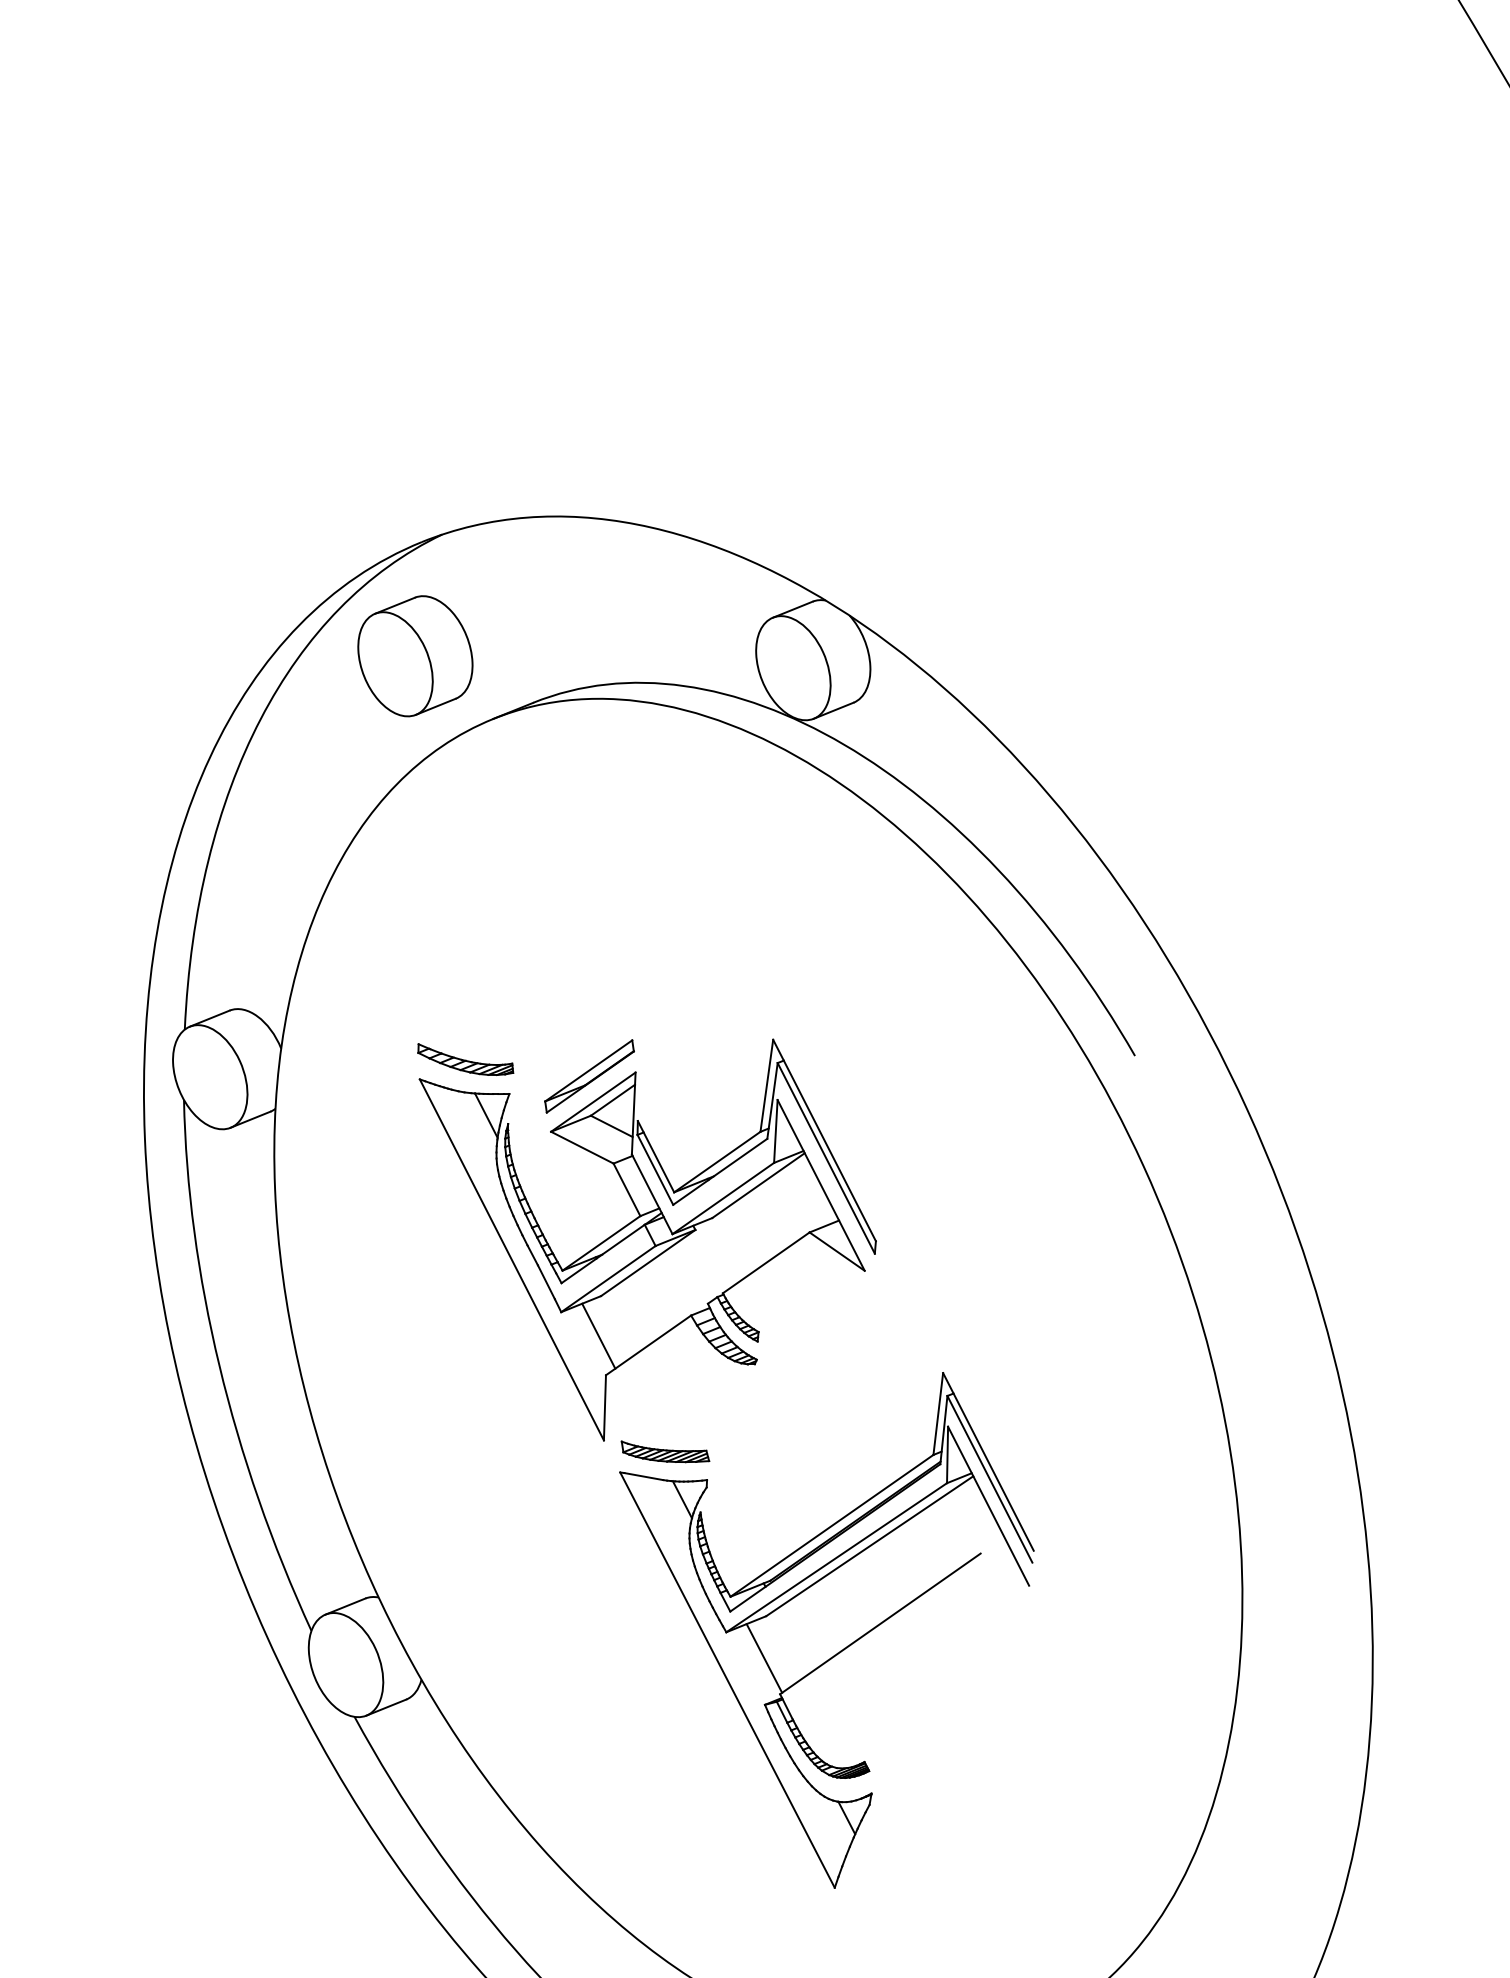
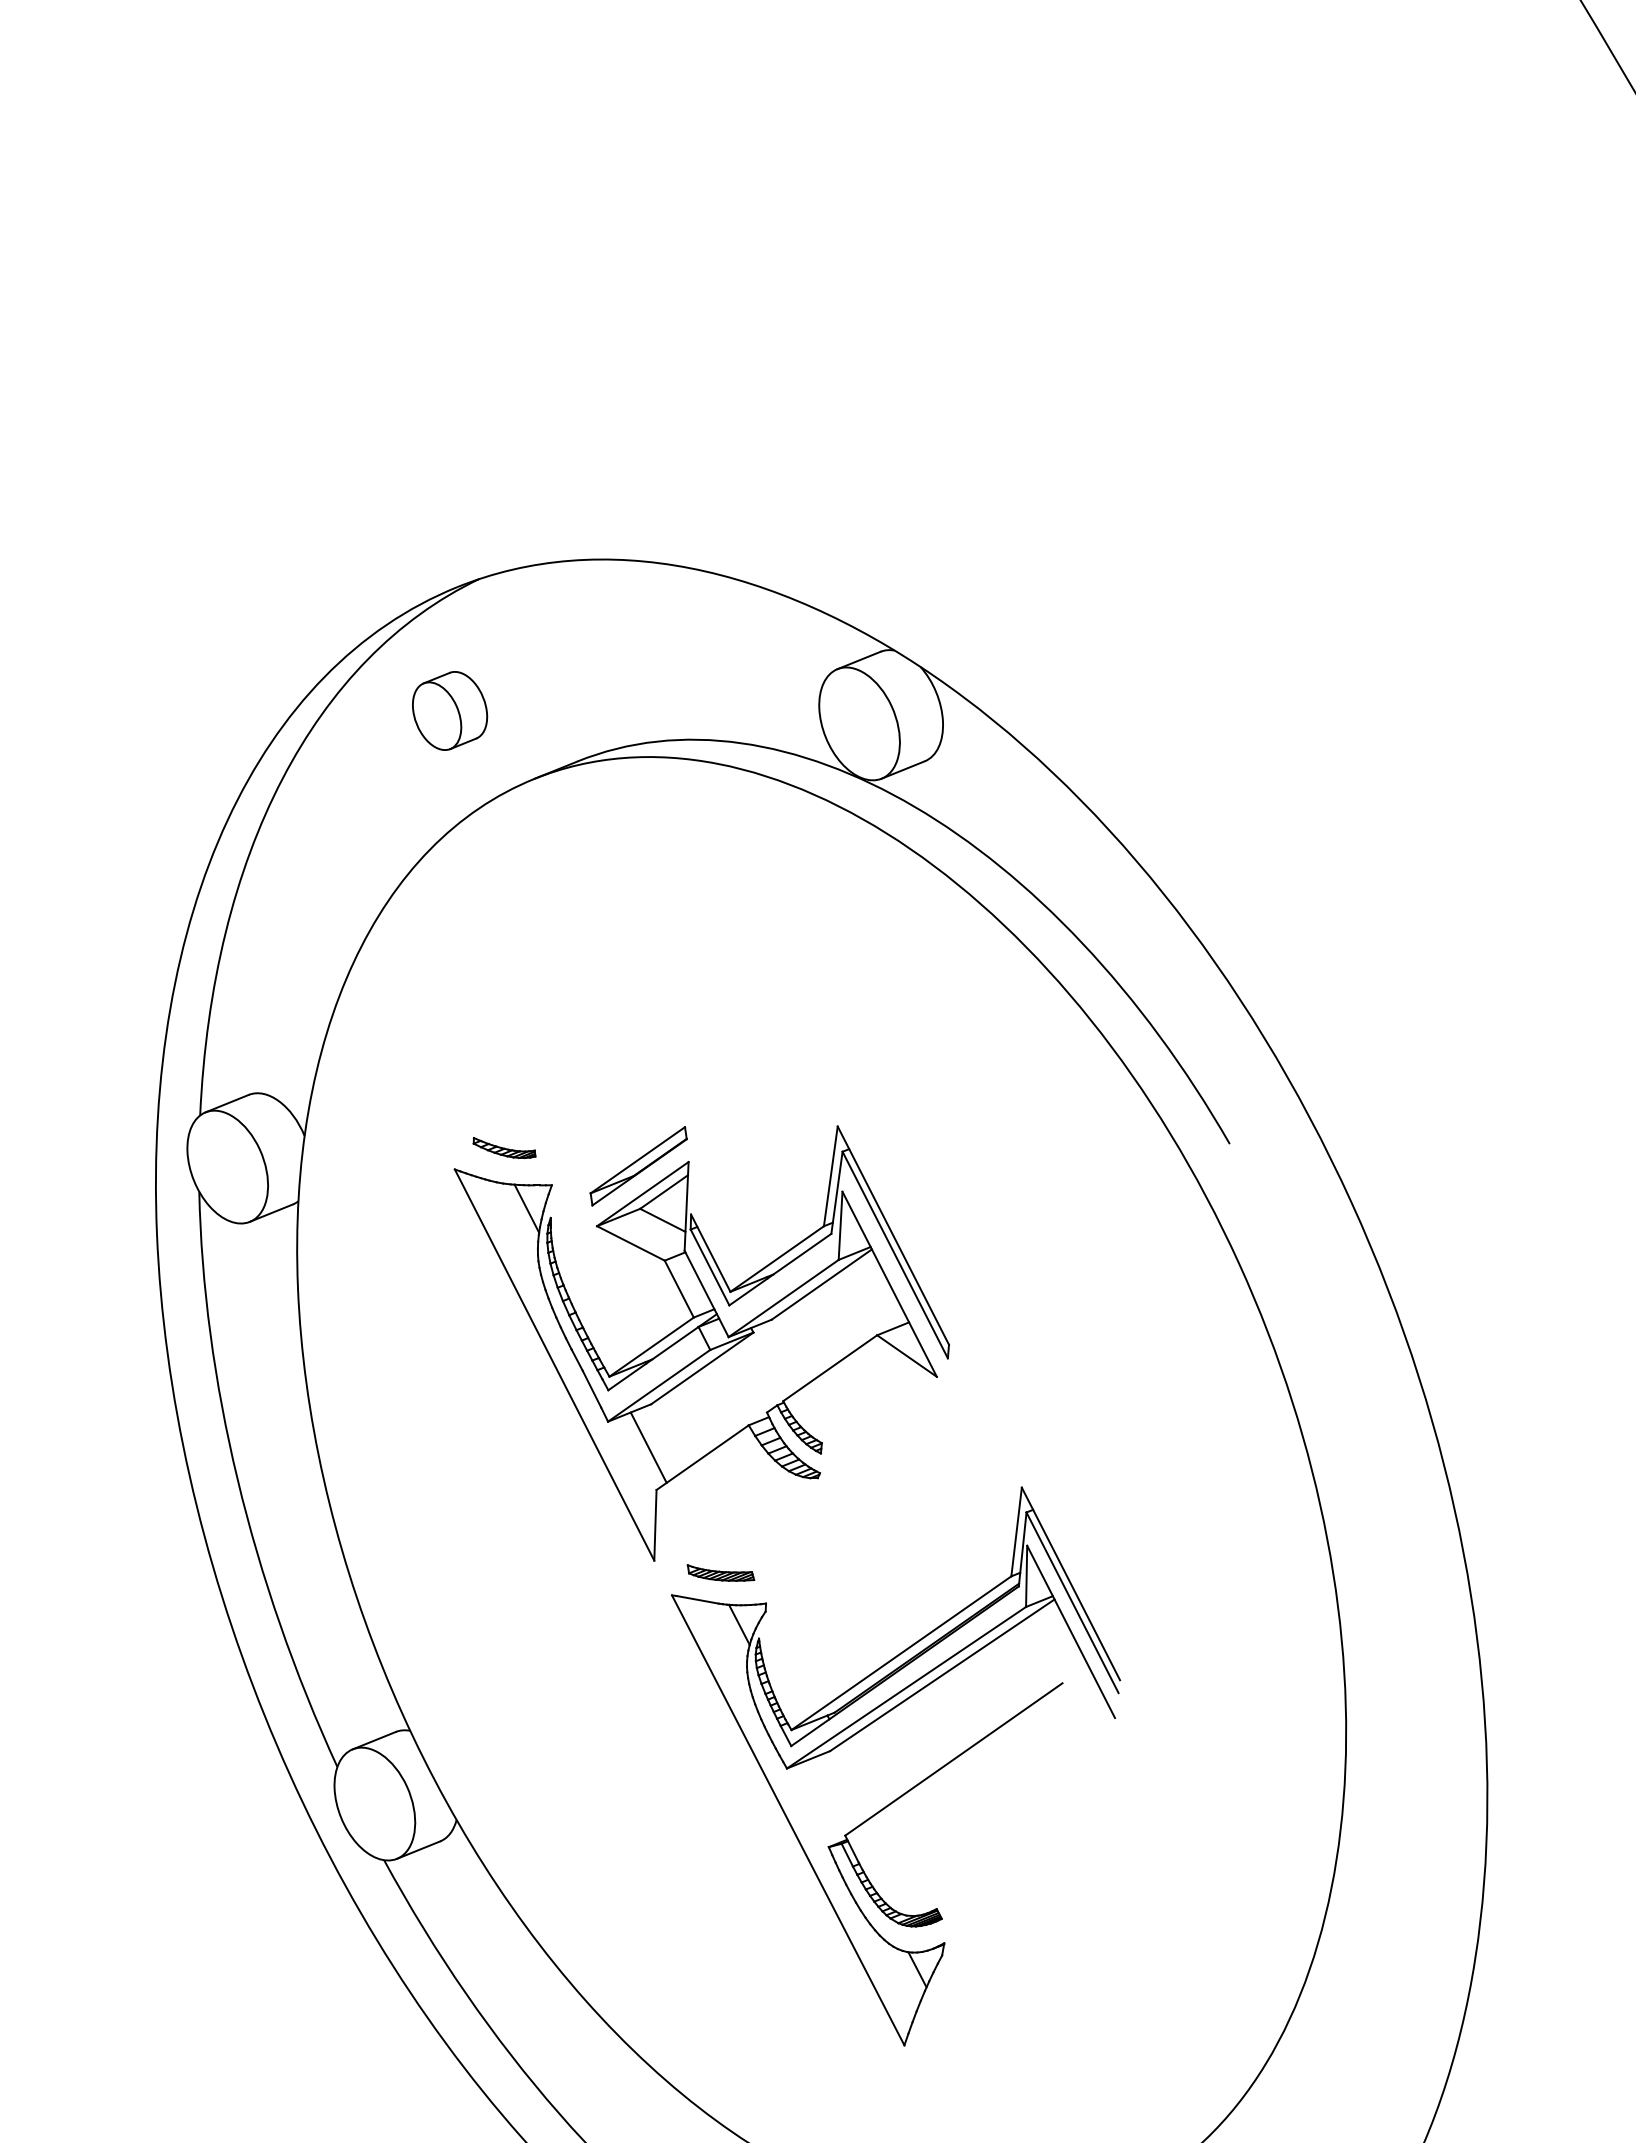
part: (414, 655) -> (449, 710), size x0.6
part: (465, 1059) -> (504, 1147), size x0.6
part: (665, 1451) -> (720, 1572), size x0.7
line: (763, 1658) -> (827, 1796), removed

